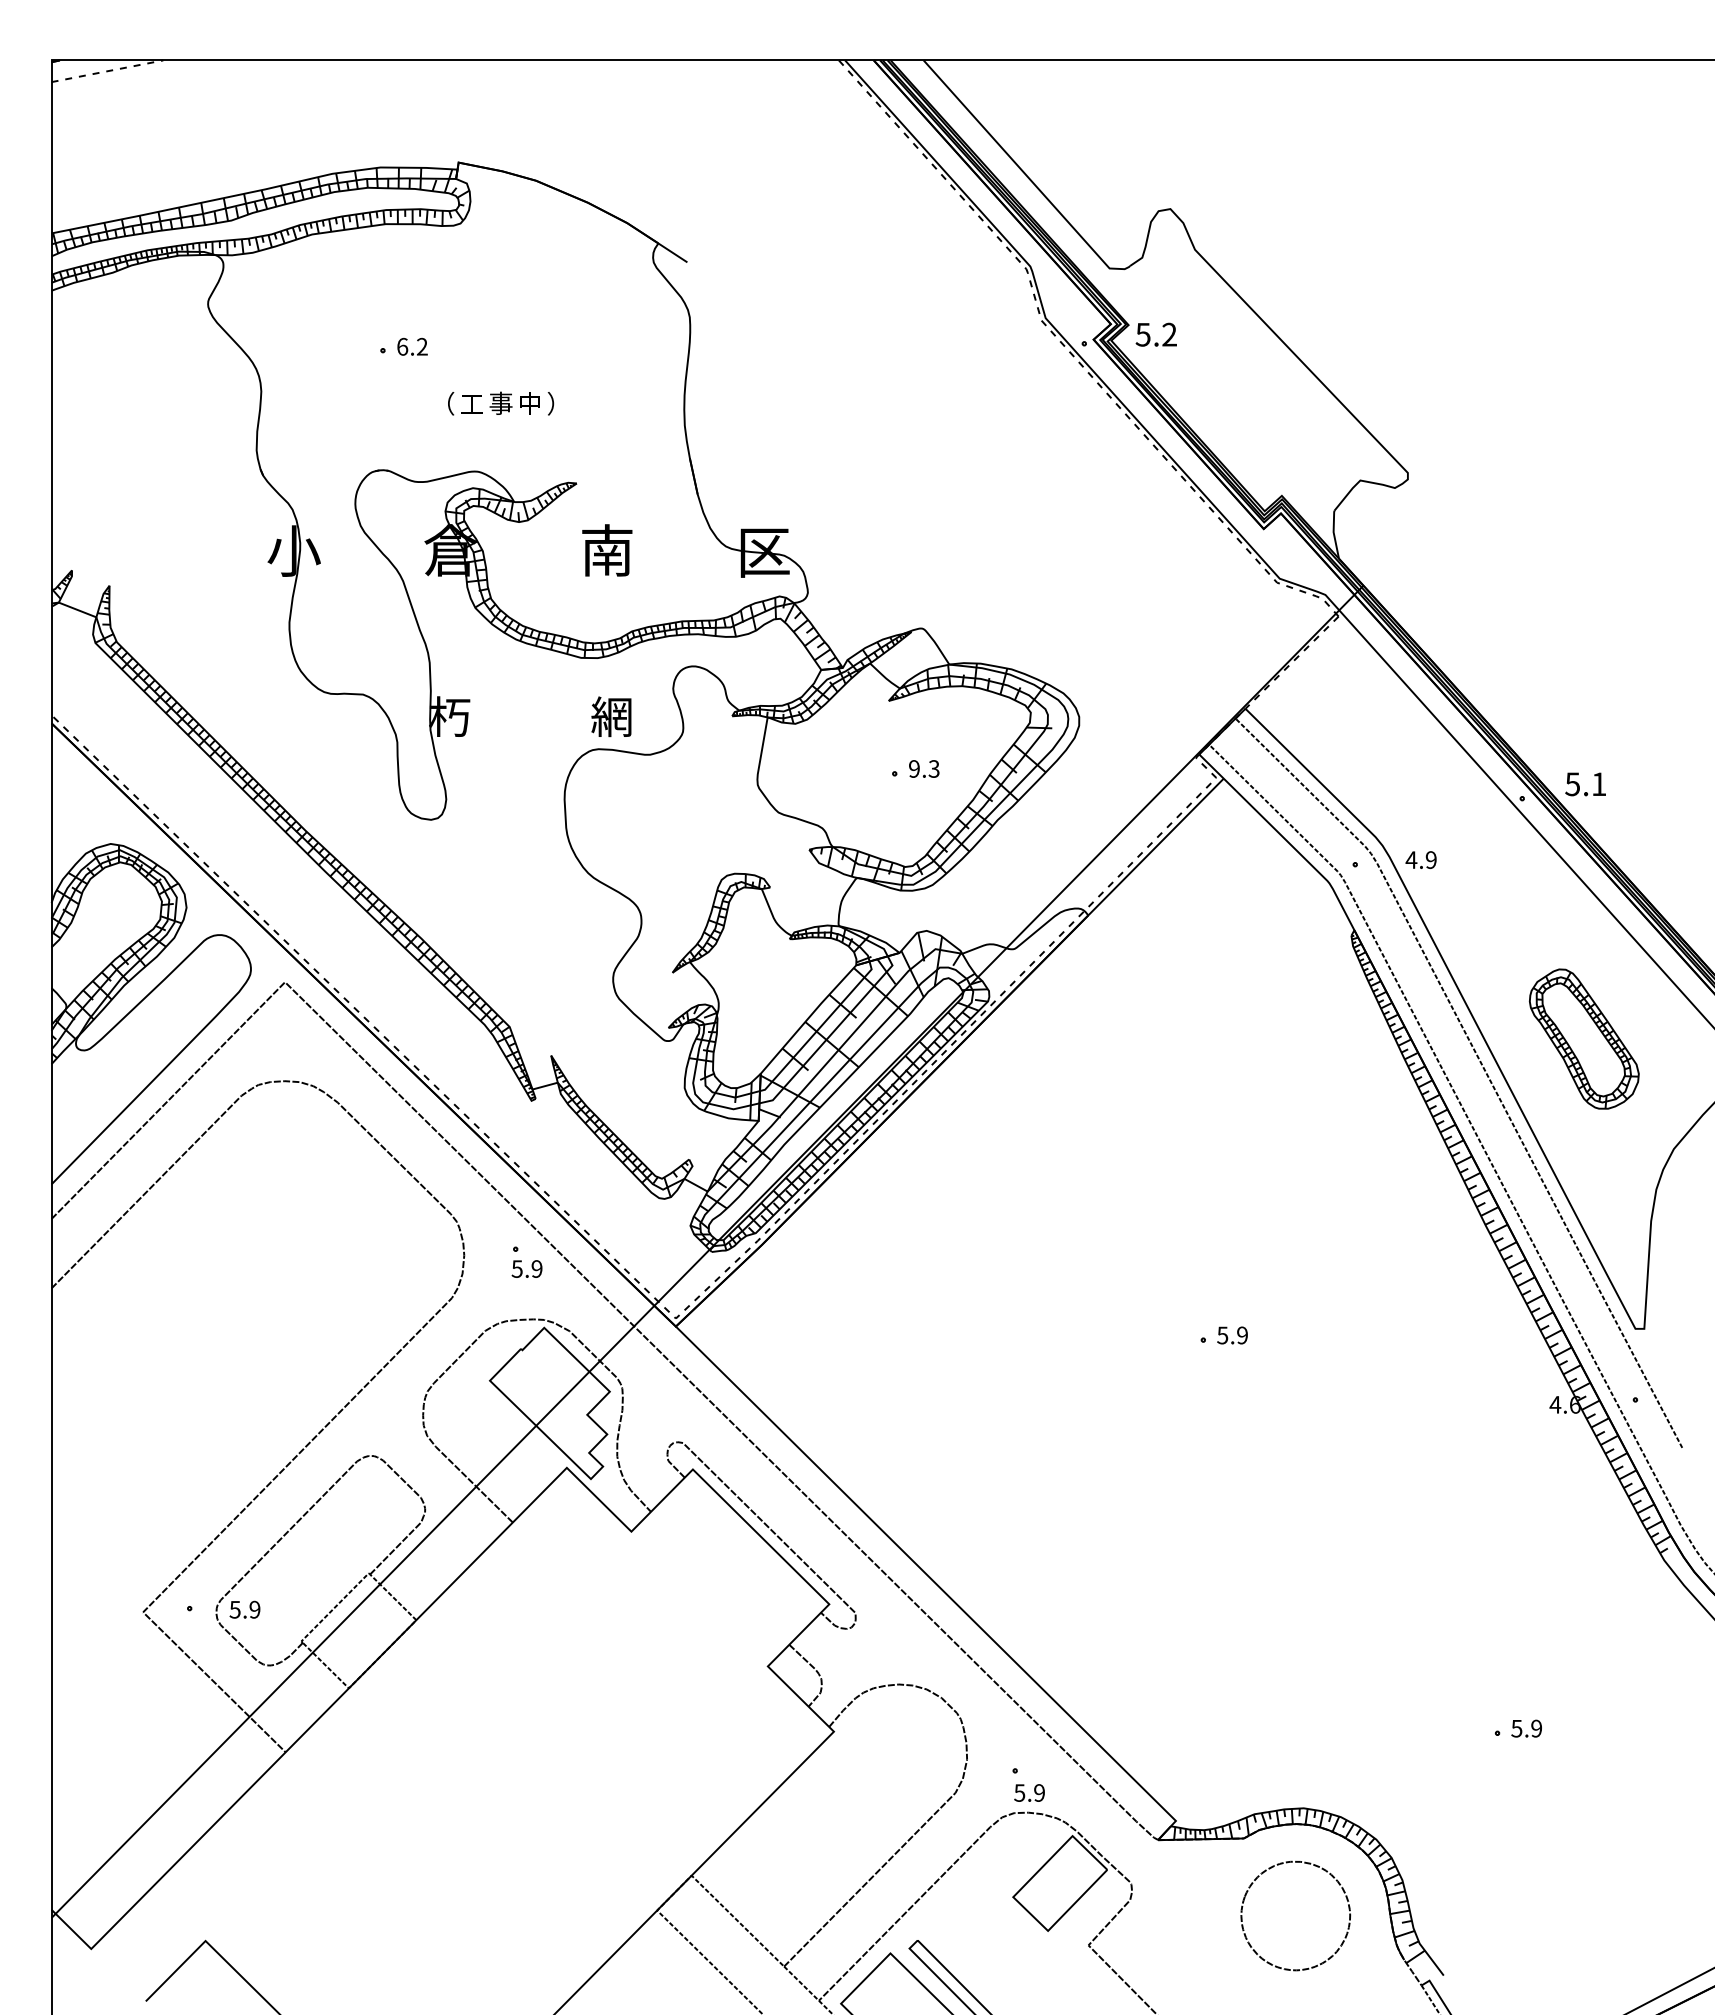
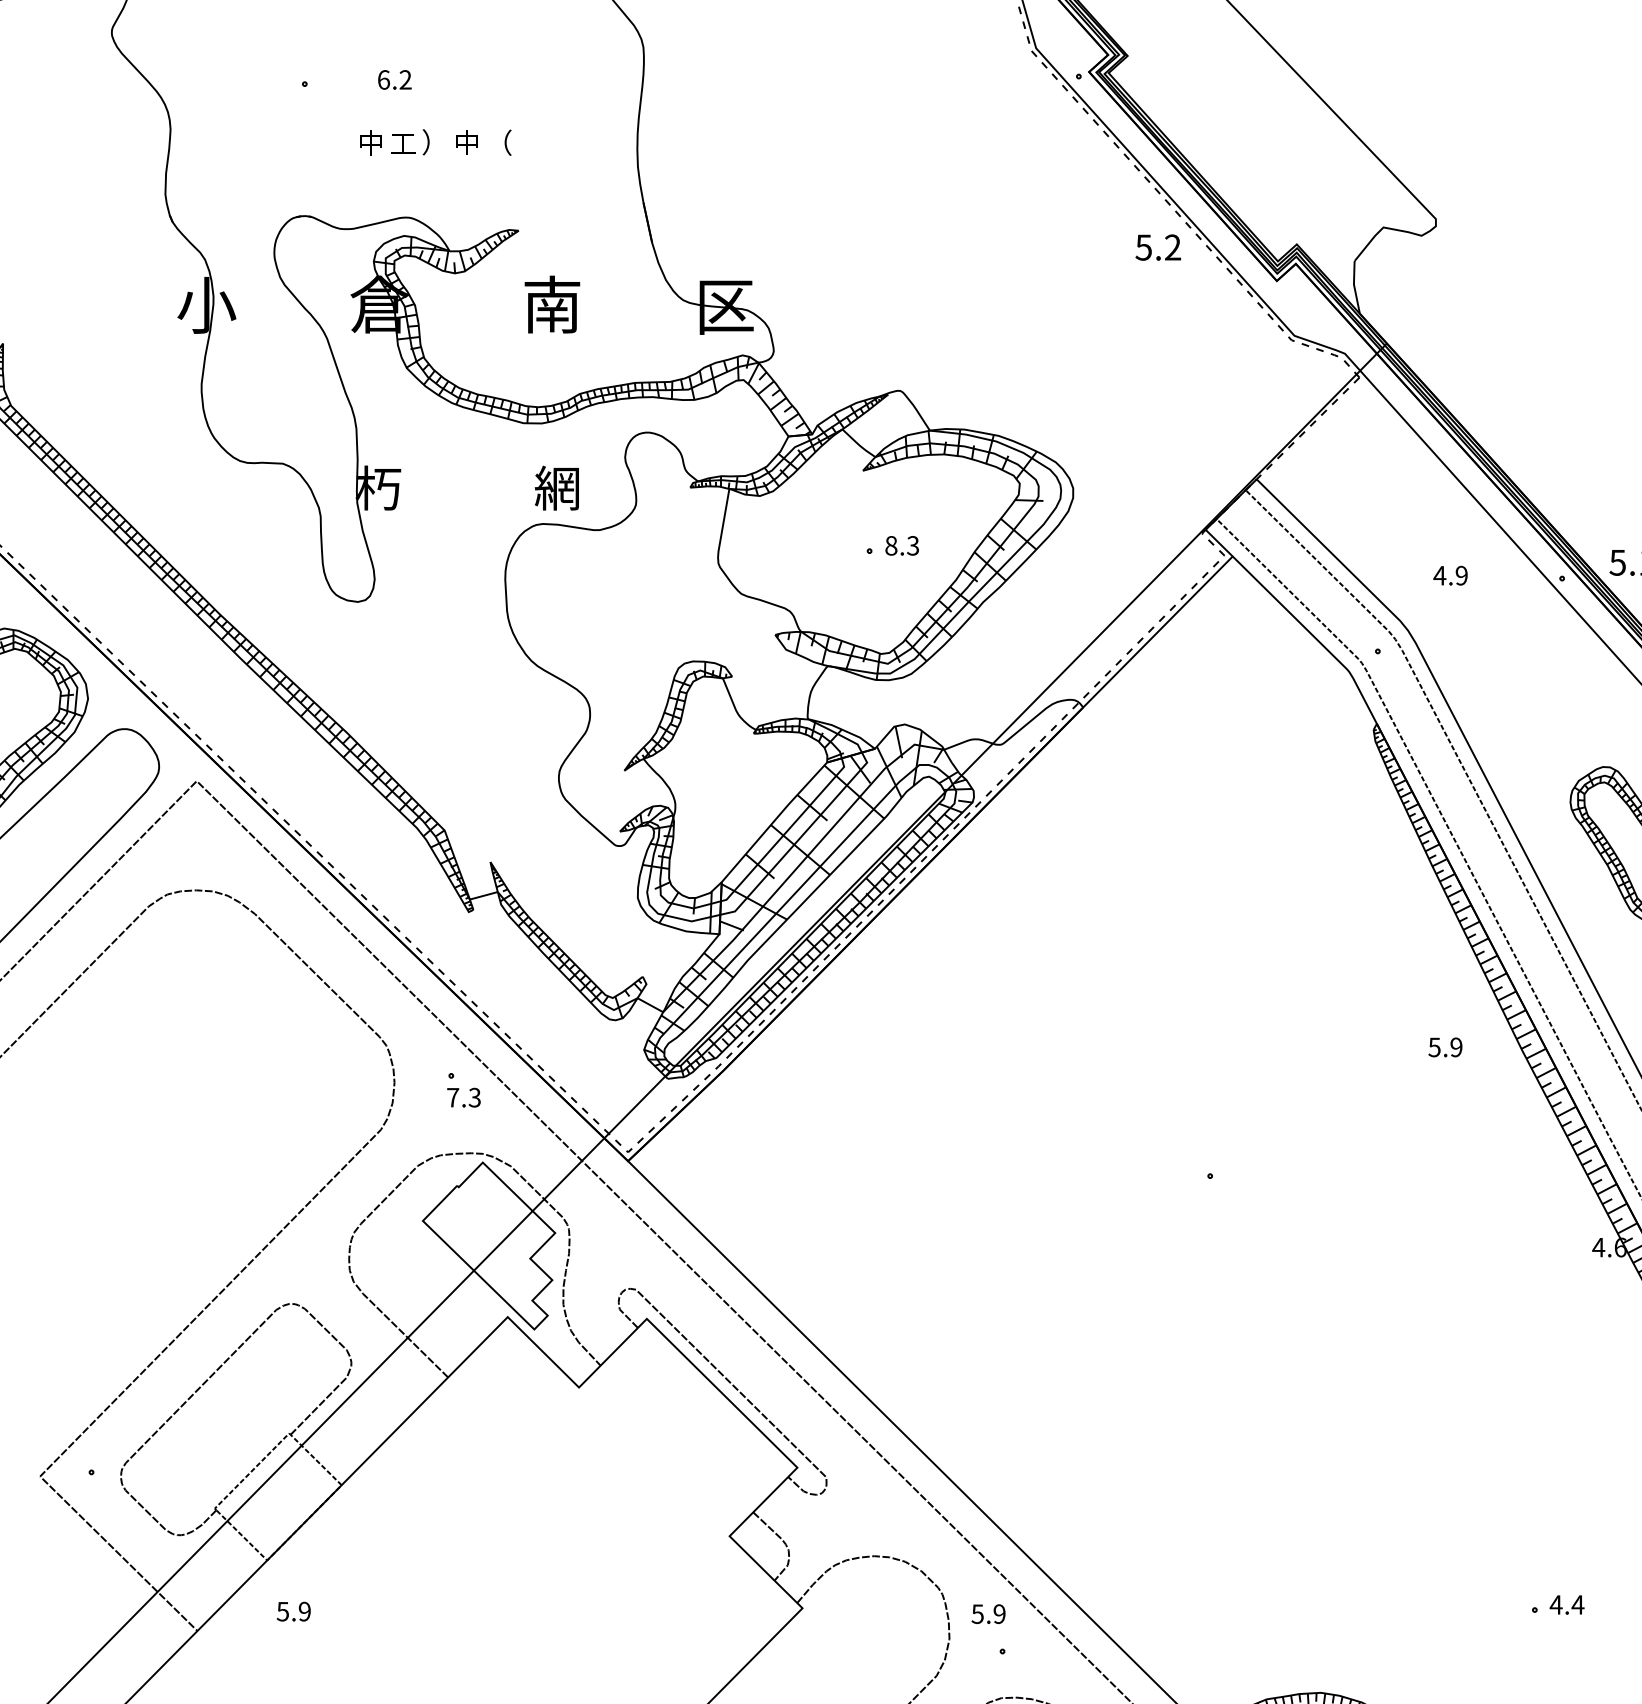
text: (1155, 334) -> (1157, 247), moved
text: (412, 346) -> (394, 79), moved
text: (443, 403) -> (371, 142), （ -> 中
text: (500, 403) -> (434, 142), 事 -> ）
text: (558, 403) -> (498, 142), ） -> （
text: (914, 768) -> (891, 545), 9.3 -> 8.3
text: (1420, 859) -> (1449, 575), moved
text: (526, 1268) -> (463, 1097), 5.9 -> 7.3
text: (1232, 1335) -> (1445, 1047), moved
text: (244, 1609) -> (293, 1611), moved
text: (1526, 1728) -> (1566, 1604), 5.9 -> 4.4
text: (1029, 1792) -> (988, 1613), moved

